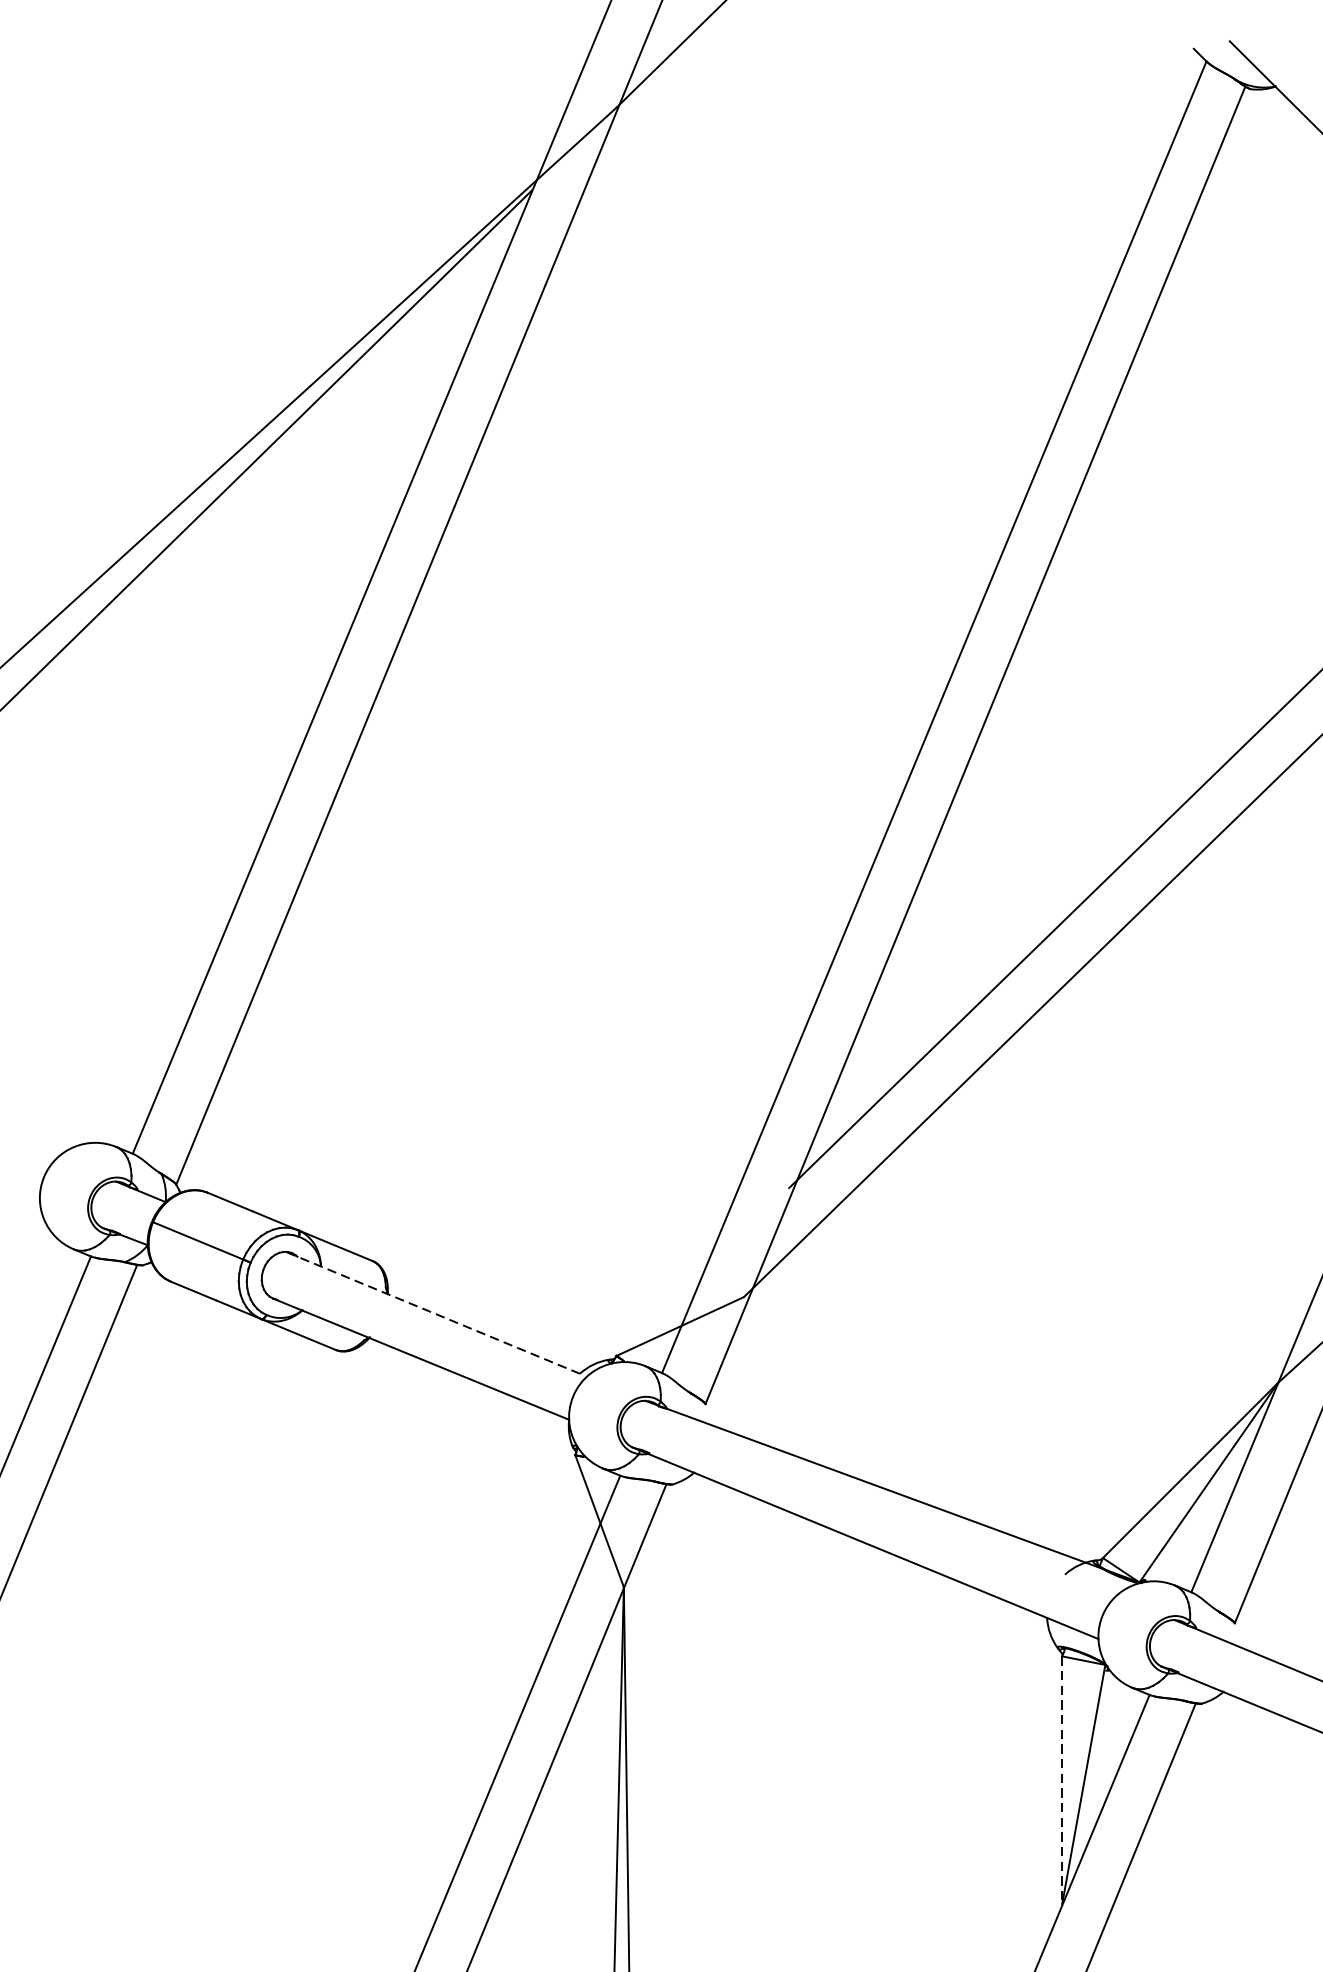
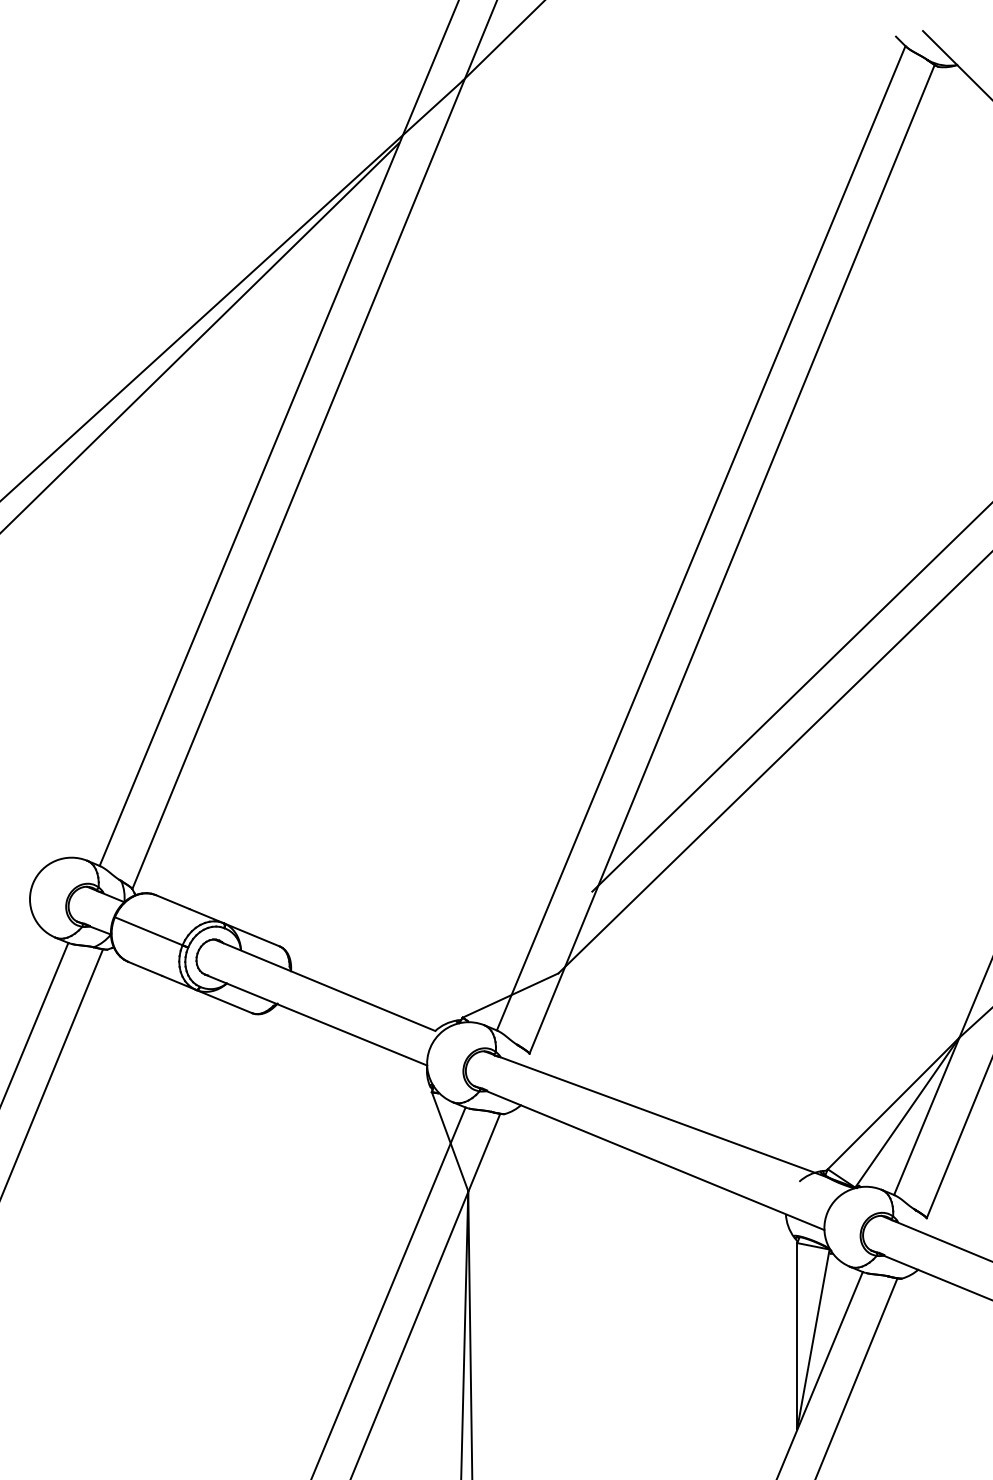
line: (432, 1313) -> (324, 985), dashed -> solid
line: (1062, 1779) -> (797, 1335), dashed -> solid

